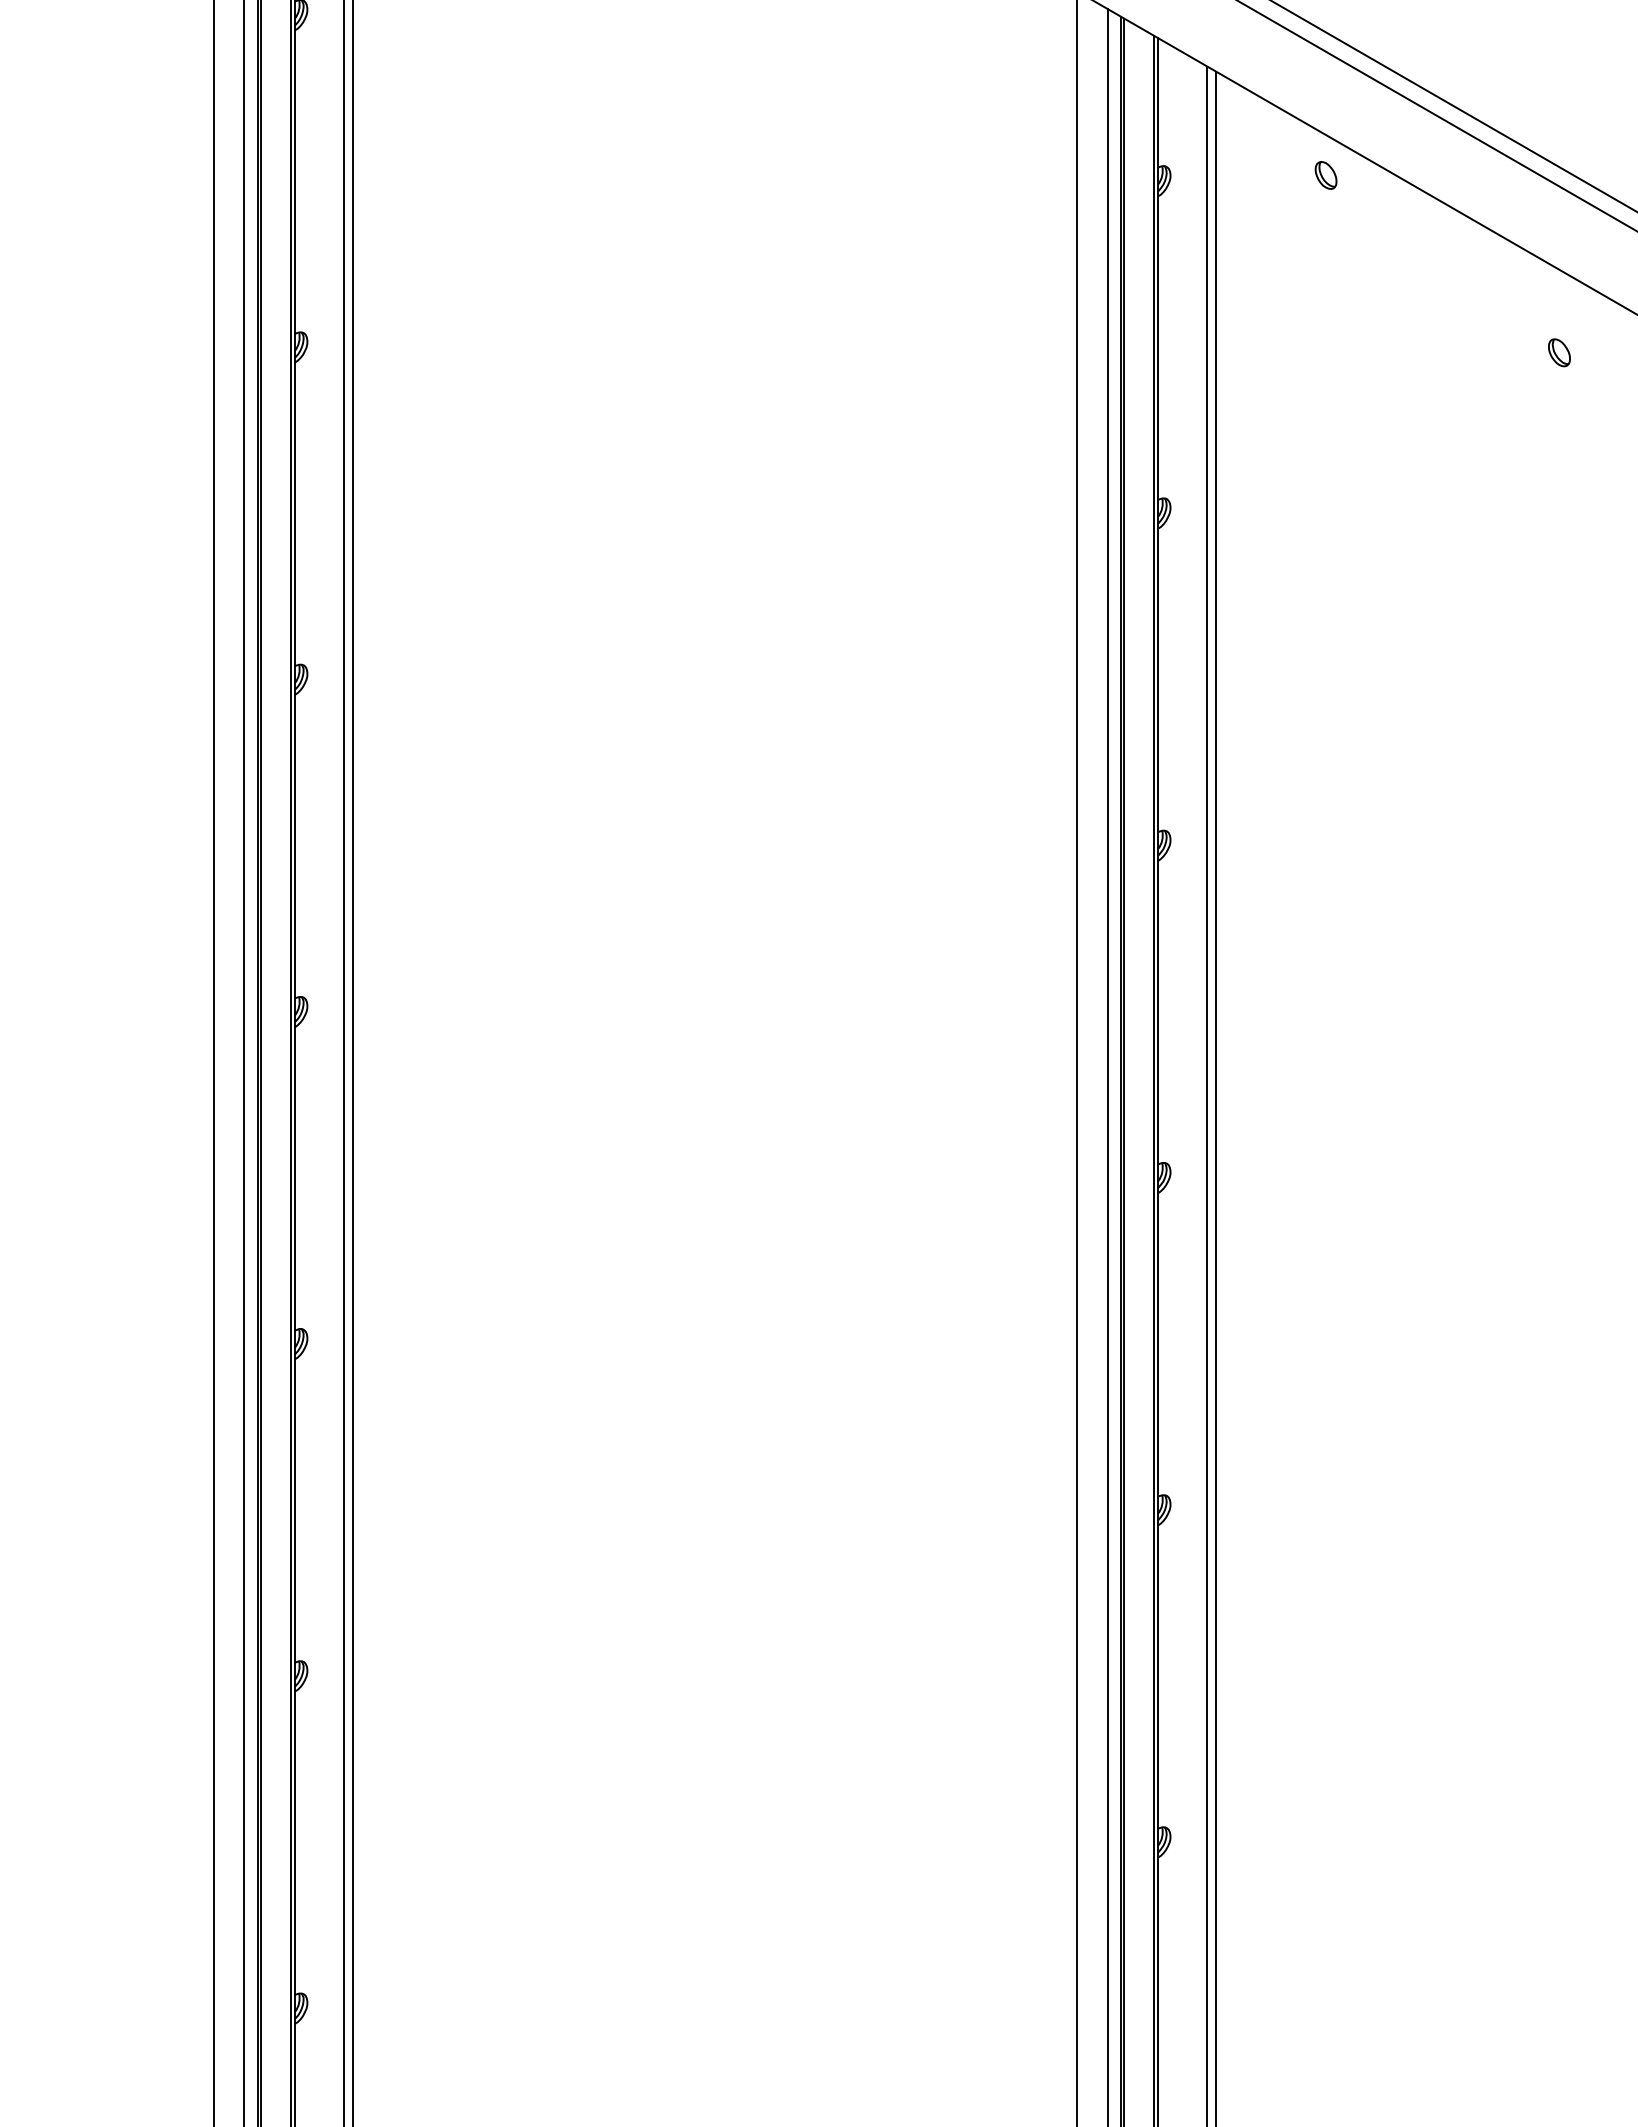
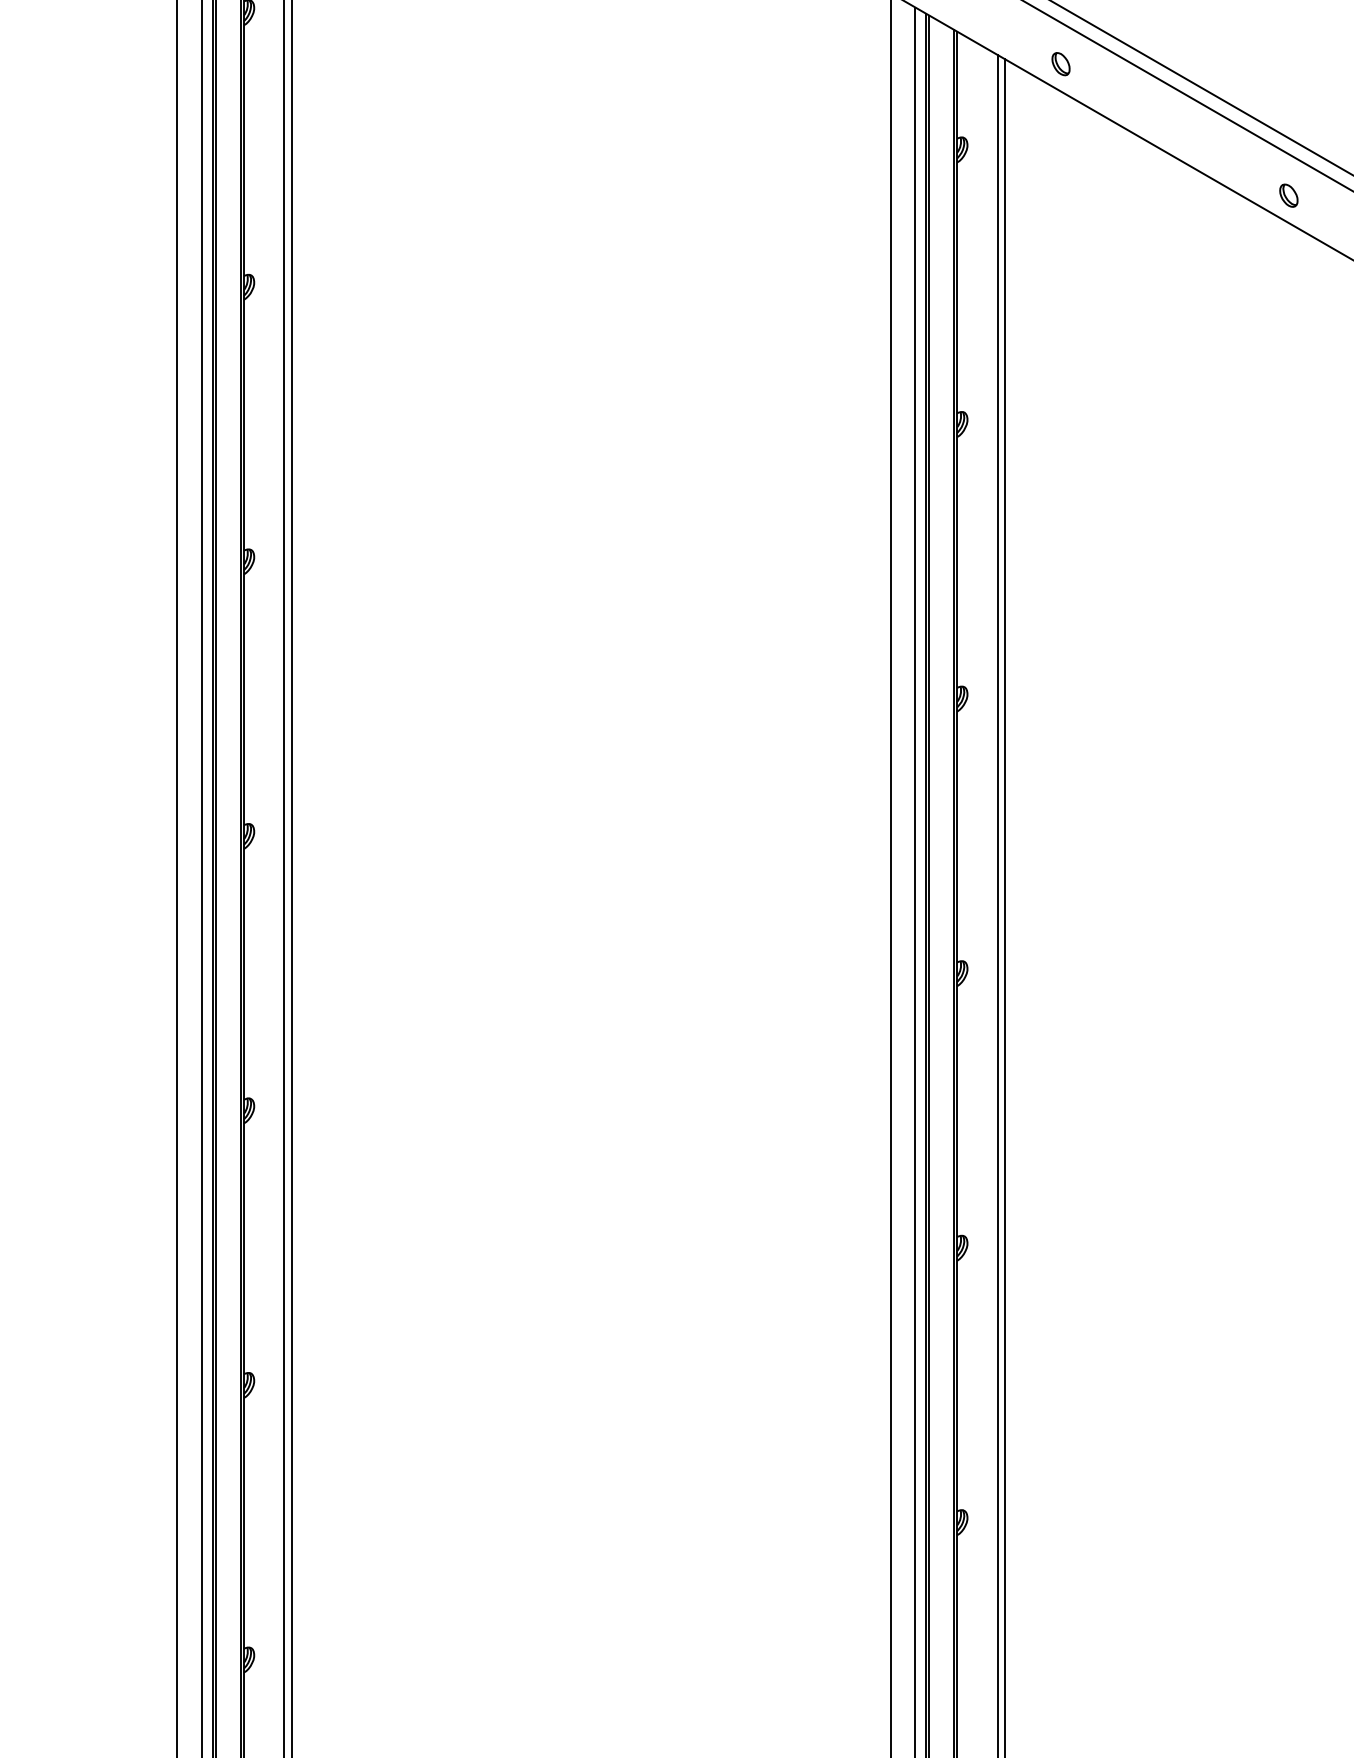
part: (1325, 175) -> (1060, 64), moved
part: (1558, 352) -> (1288, 195), moved

